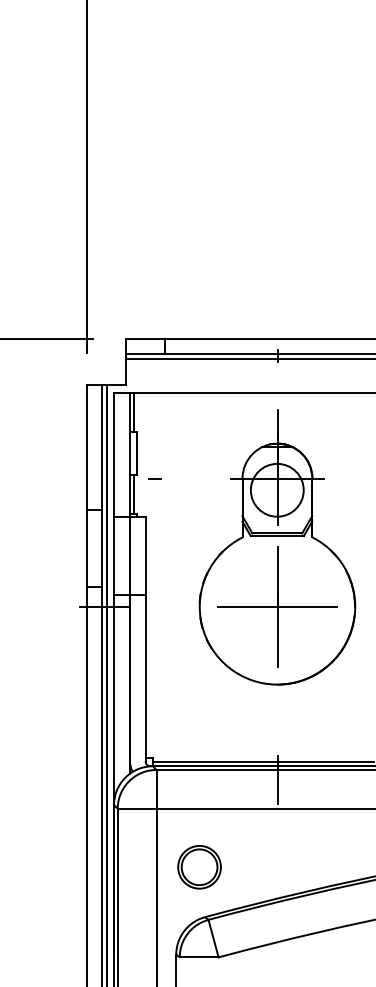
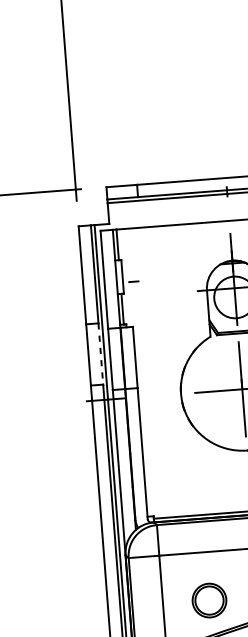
line: (154, 478) -> (133, 281), moved
line: (102, 548) -> (100, 353), solid -> dashed
part: (199, 867) -> (209, 600), moved

